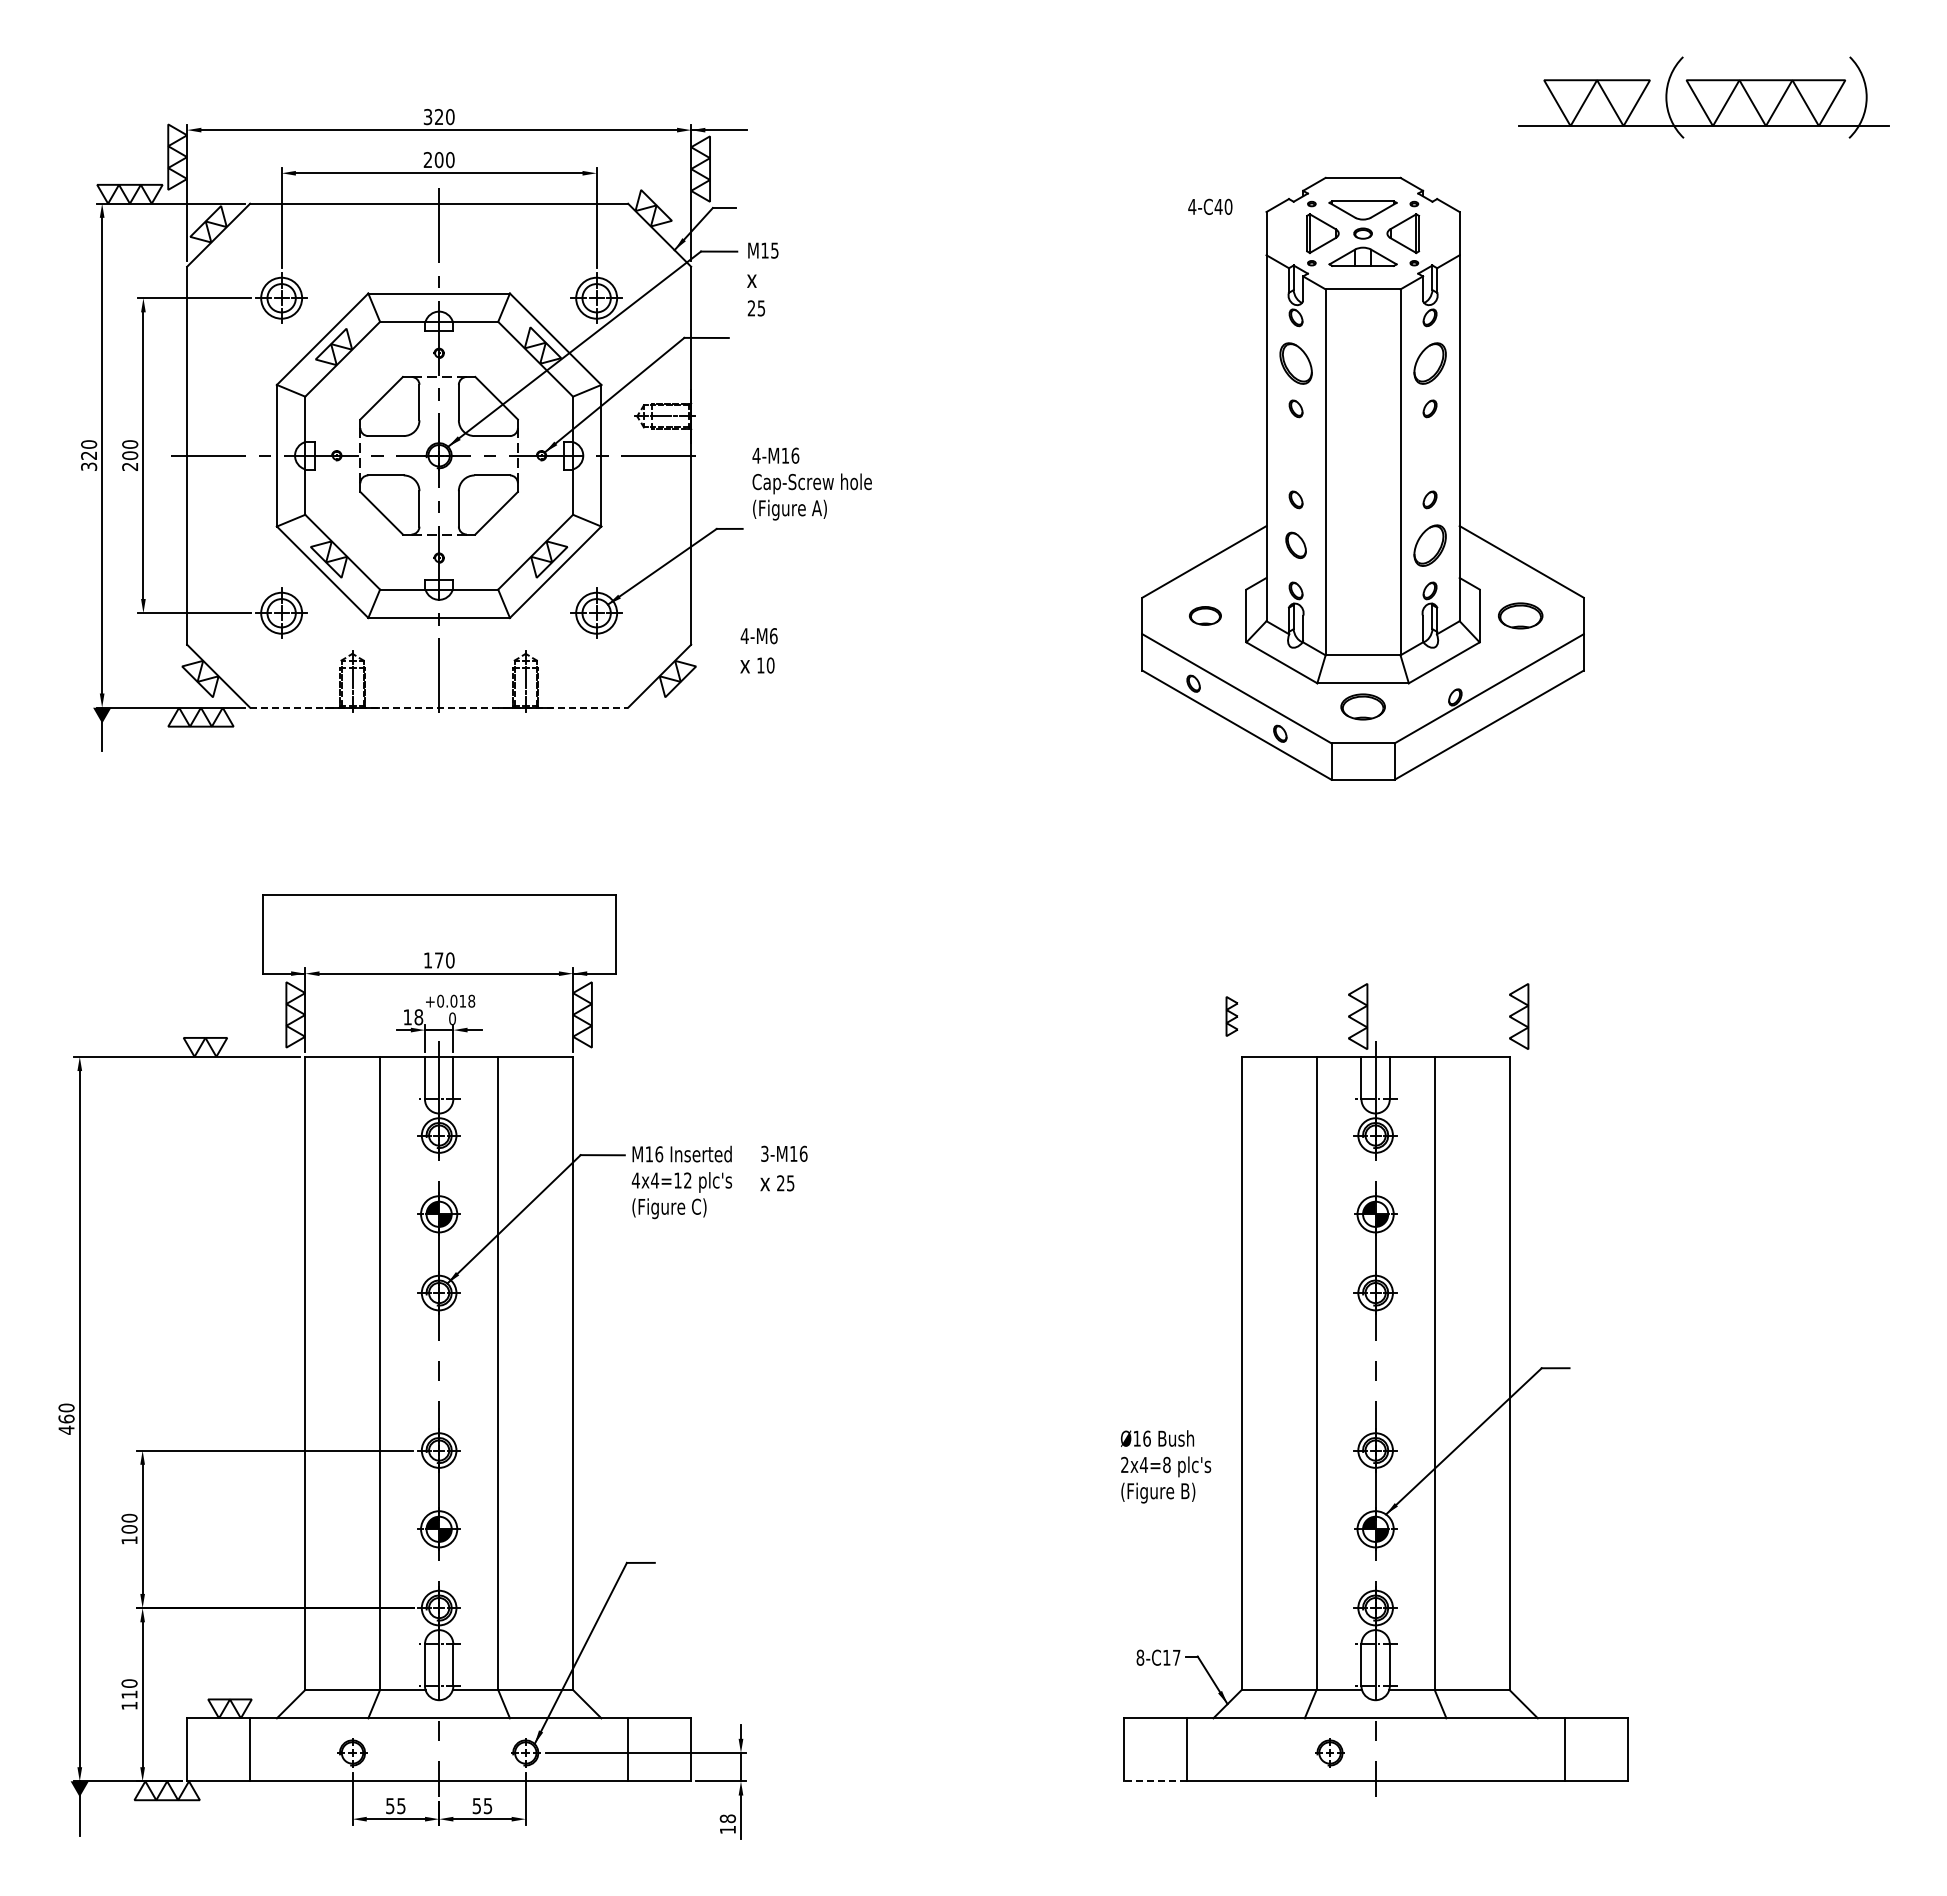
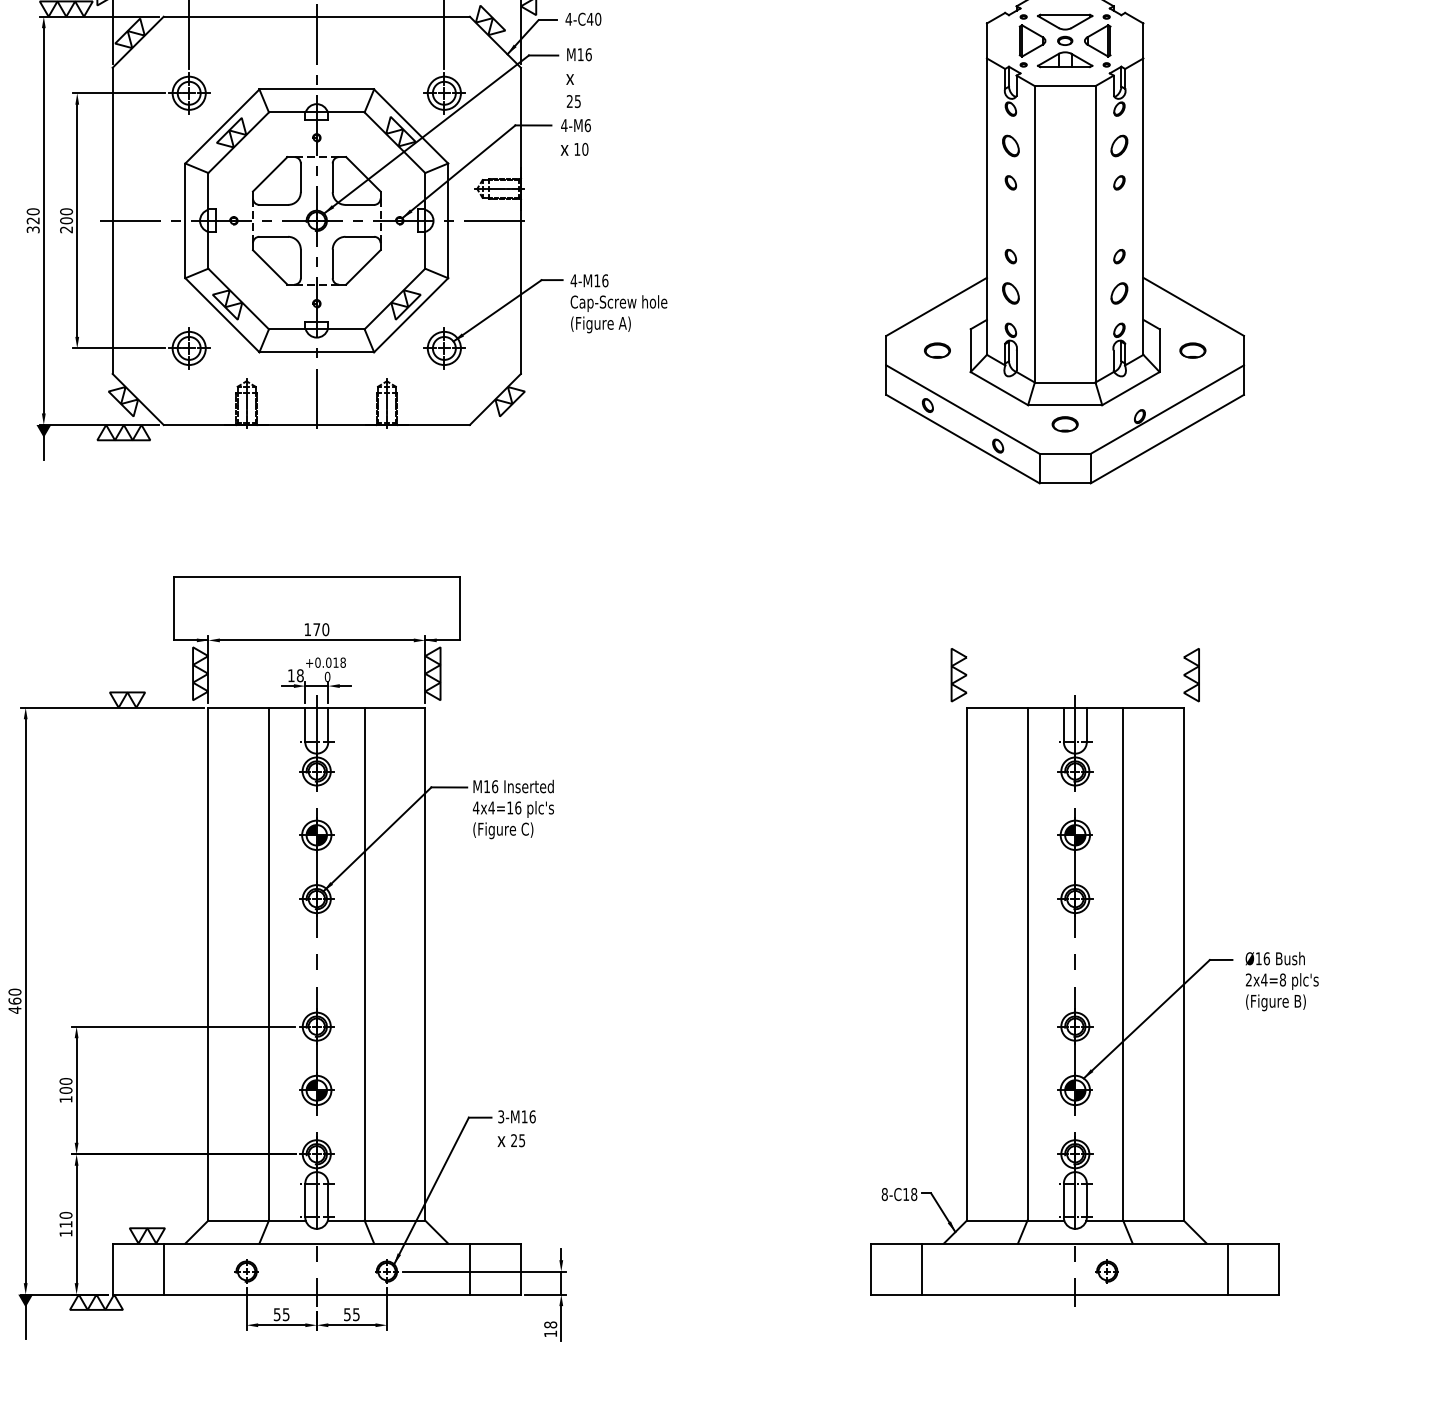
text: (1210, 206) -> (583, 18), moved
text: (774, 250) -> (588, 54), M15 -> M16
part: (1295, 362) -> (1010, 145), size x0.62
part: (1429, 362) -> (1118, 145), size x0.62
text: (811, 483) -> (618, 303), moved
part: (1429, 544) -> (1118, 292), size x0.62
part: (1520, 615) -> (1192, 350), size x0.71
text: (758, 650) -> (575, 137), moved
part: (1362, 706) -> (1064, 423), size x0.71
line: (439, 707) -> (317, 424), dashed -> solid
part: (1231, 1016) -> (958, 675), size x1.67
part: (1358, 1016) -> (1061, 675), removed
text: (783, 1168) -> (516, 1128), moved
text: (687, 1180) -> (517, 807), 4x4=12 -> 4x4=16
text: (1166, 1466) -> (1282, 981), moved
text: (1176, 1657) -> (914, 1194), 8-C17 -> 8-C18
part: (1329, 1752) -> (1106, 1271), moved
line: (1155, 1781) -> (897, 1294), dashed -> solid

